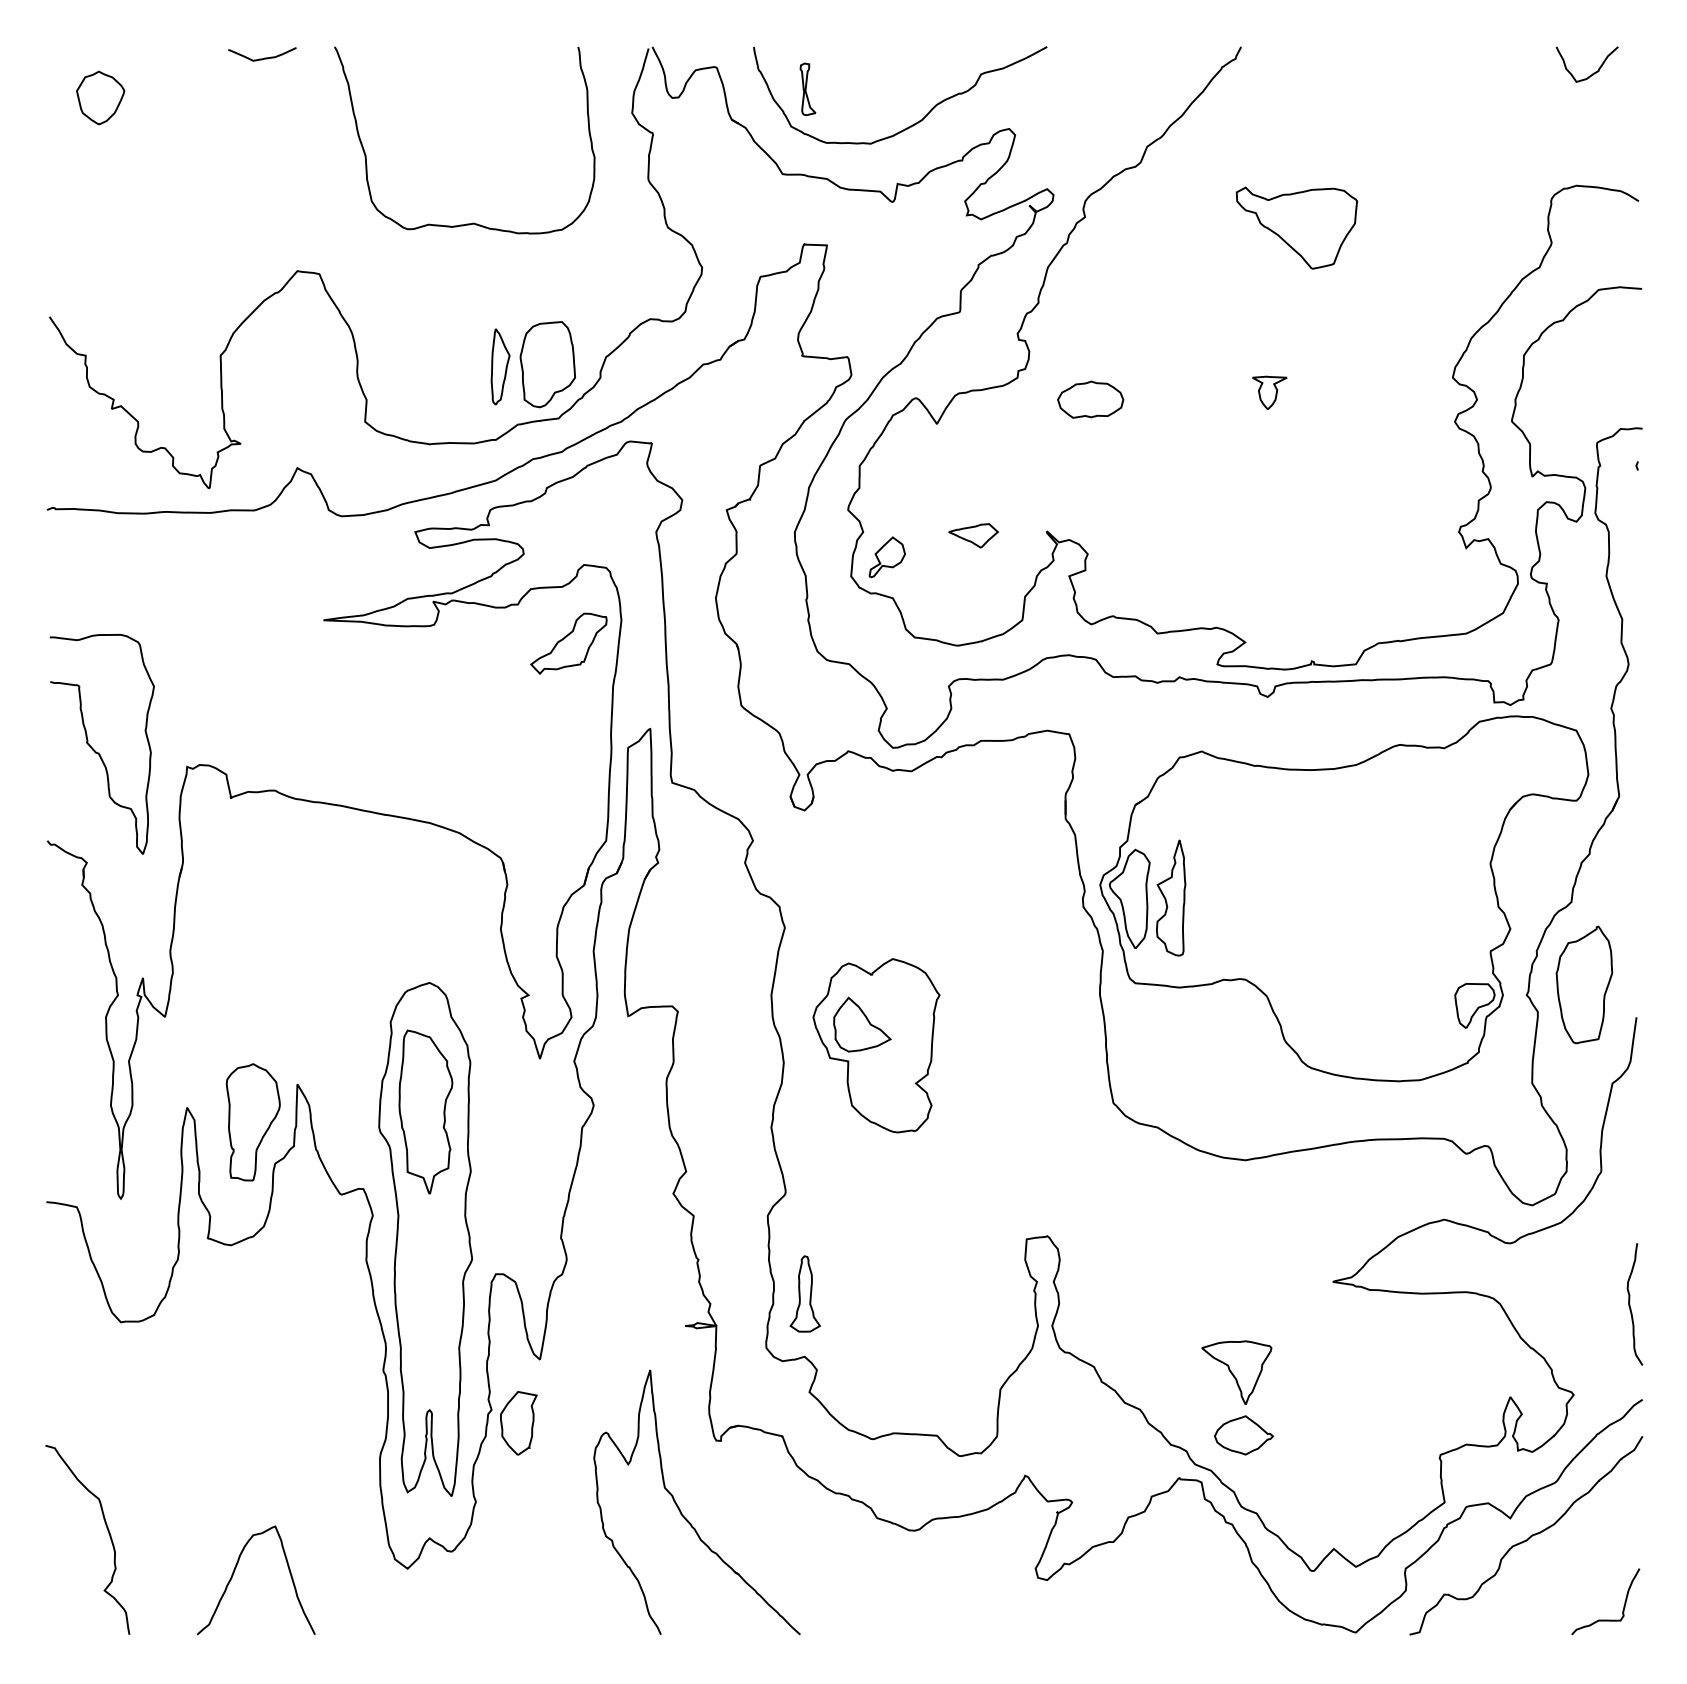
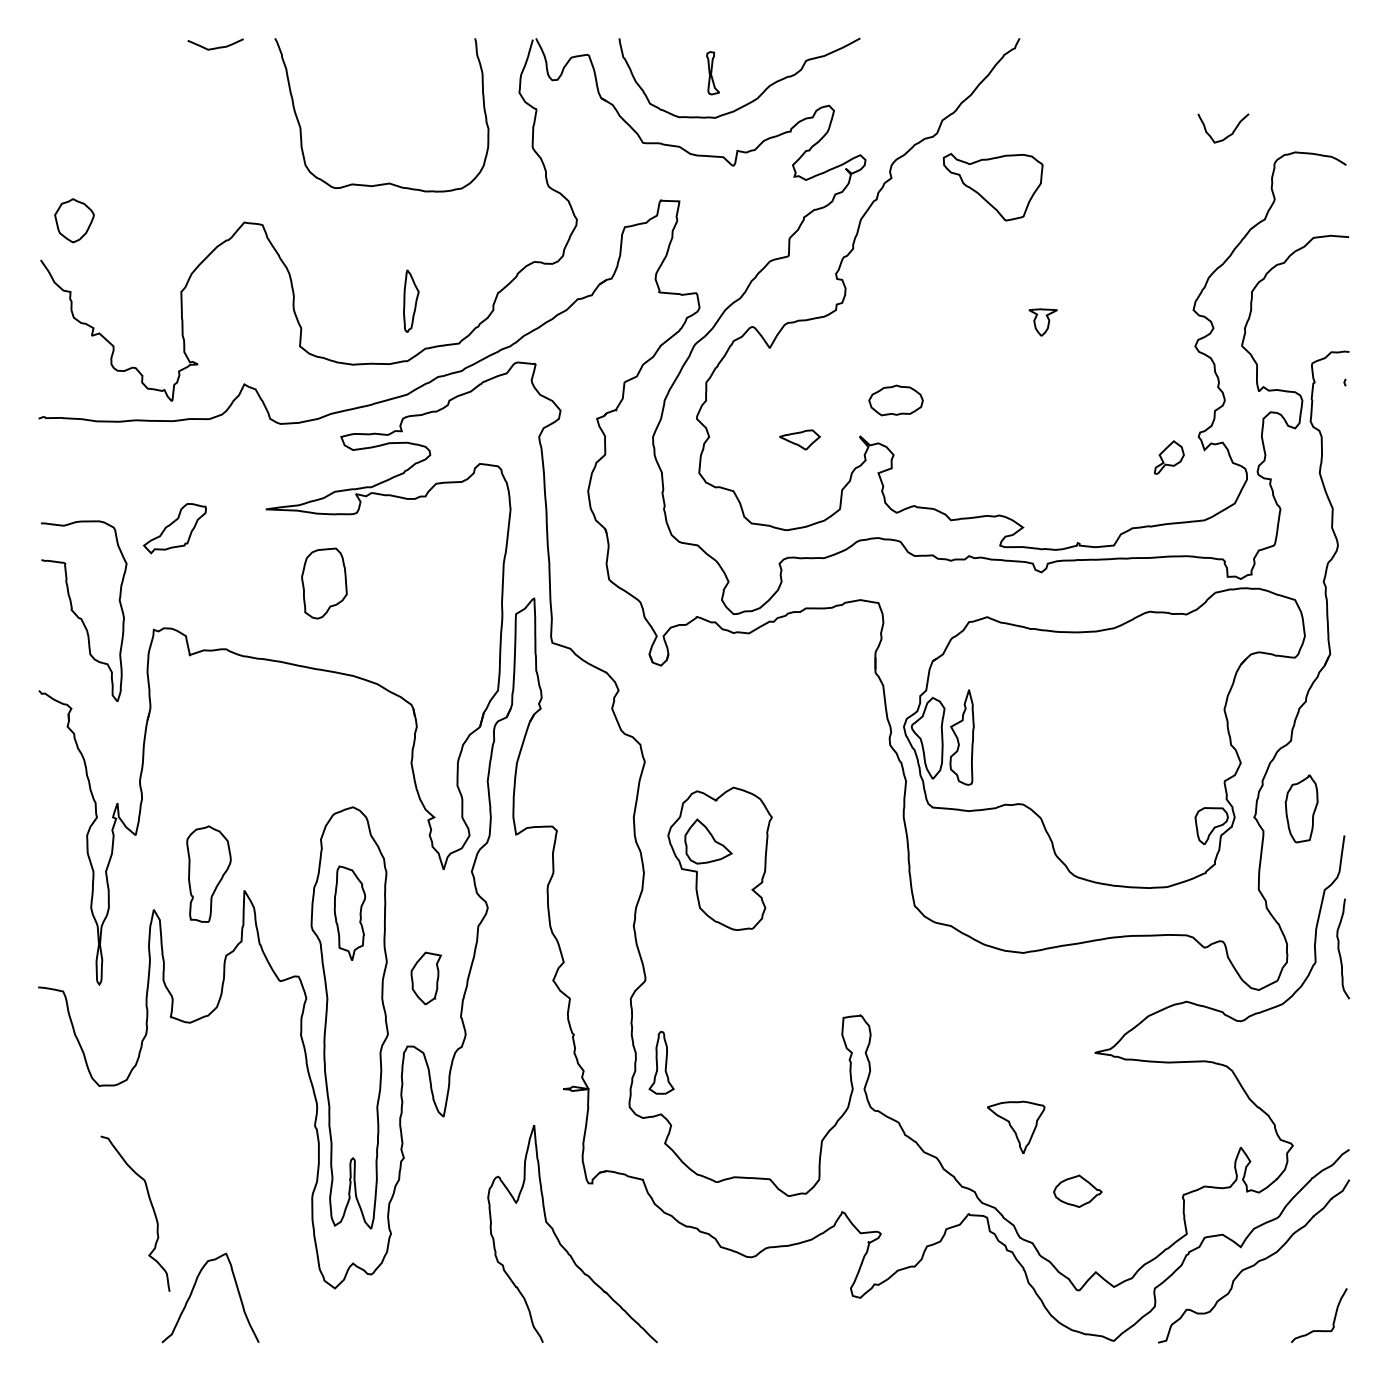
curve: (1592, 73) -> (1227, 135), moved
part: (807, 89) -> (712, 73), moved
part: (100, 97) -> (74, 220), moved
part: (1296, 227) -> (992, 186), moved
part: (547, 364) -> (324, 583), moved
part: (1090, 399) -> (895, 400), moved
part: (886, 557) -> (1168, 457), moved
part: (568, 643) -> (174, 528), moved
part: (1584, 984) -> (1301, 808), size x0.7
part: (425, 1111) -> (349, 912), size x0.7
part: (252, 1122) -> (208, 874), moved
curve: (1630, 1304) -> (1339, 949), moved
part: (518, 1423) -> (426, 978), moved
part: (1244, 1435) -> (1078, 1191), moved
curve: (107, 1531) -> (151, 1206), moved

